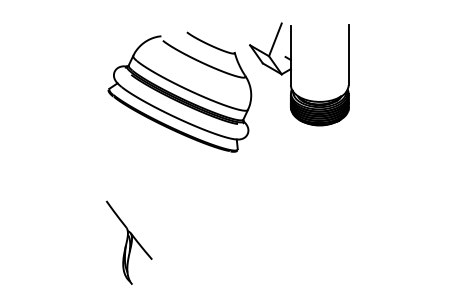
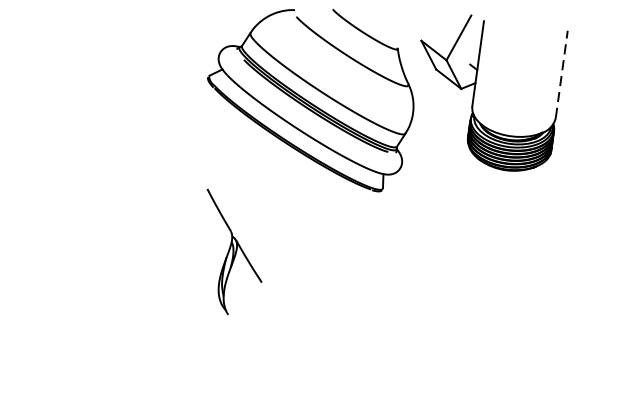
line: (348, 54) -> (561, 73), solid -> dashed
part: (129, 242) -> (232, 253), moved

